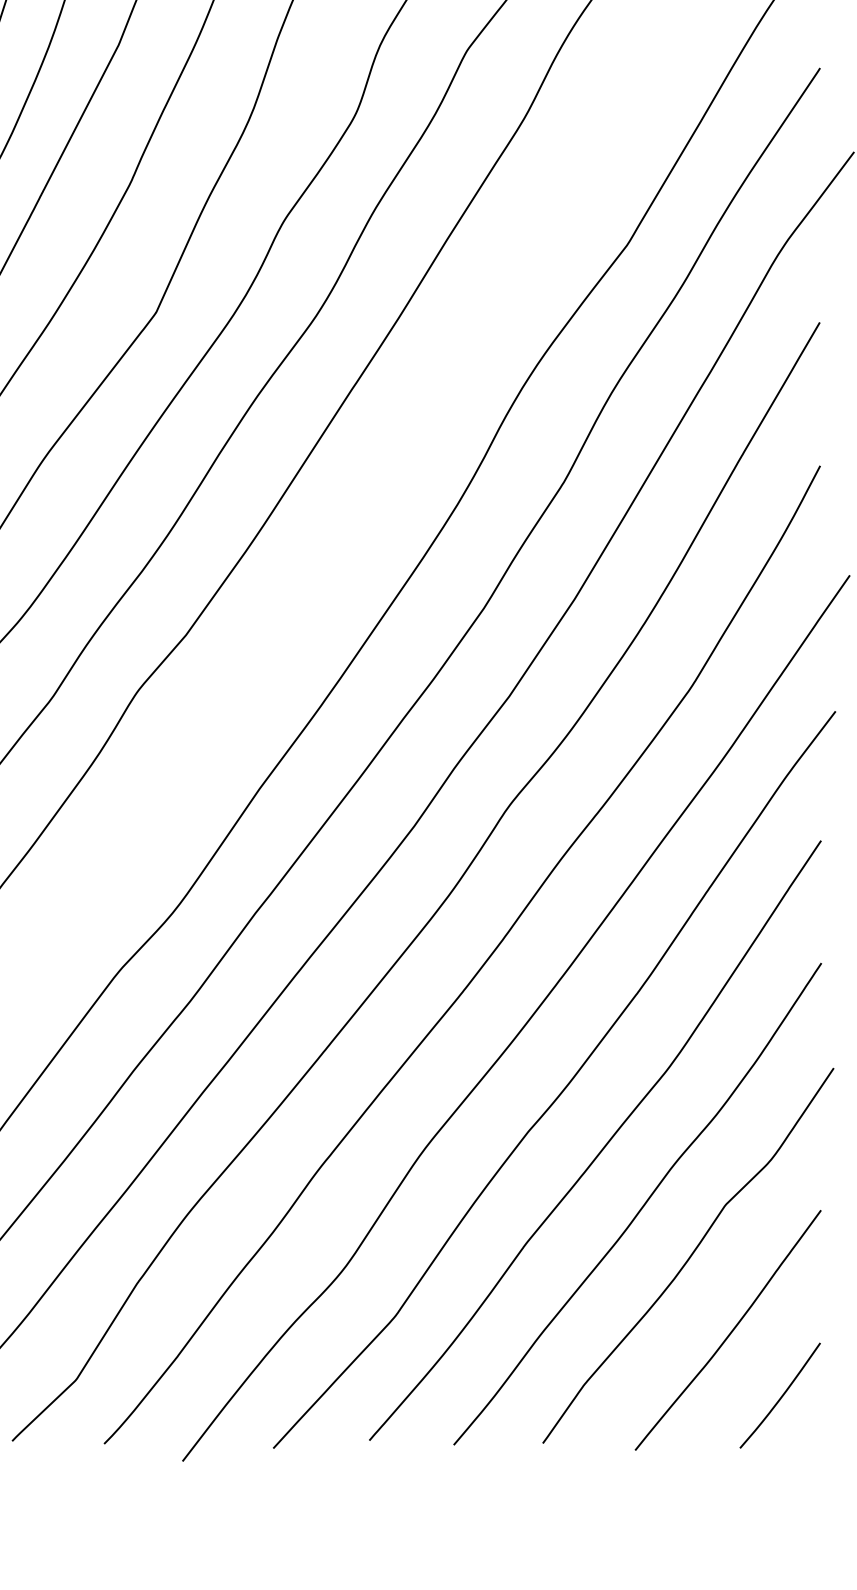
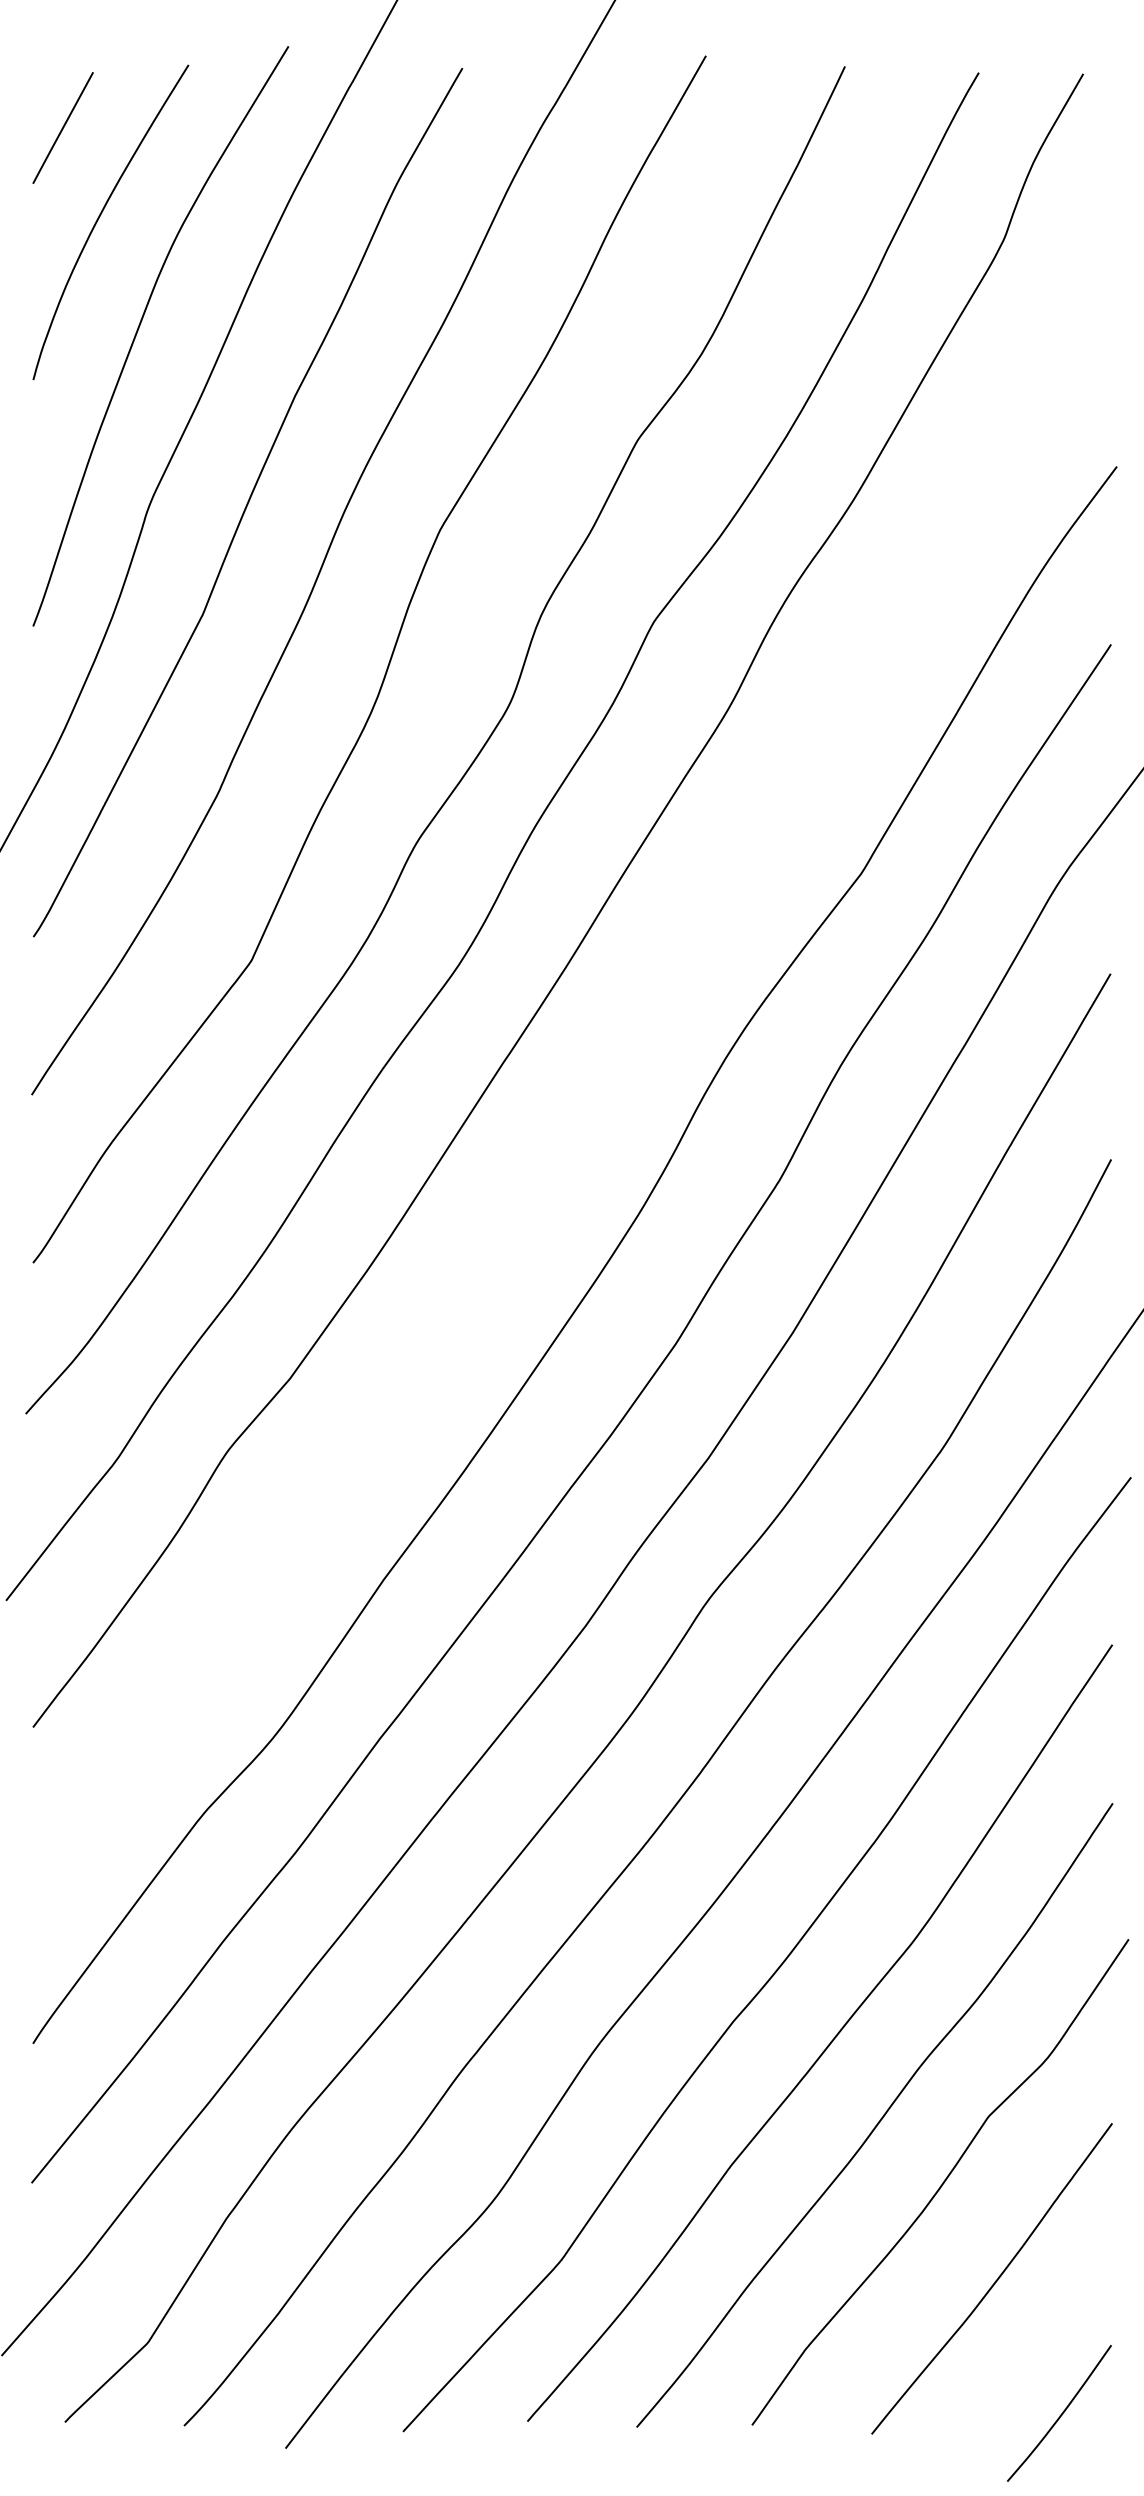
curve: (781, 1396) -> (1060, 2414), moved

